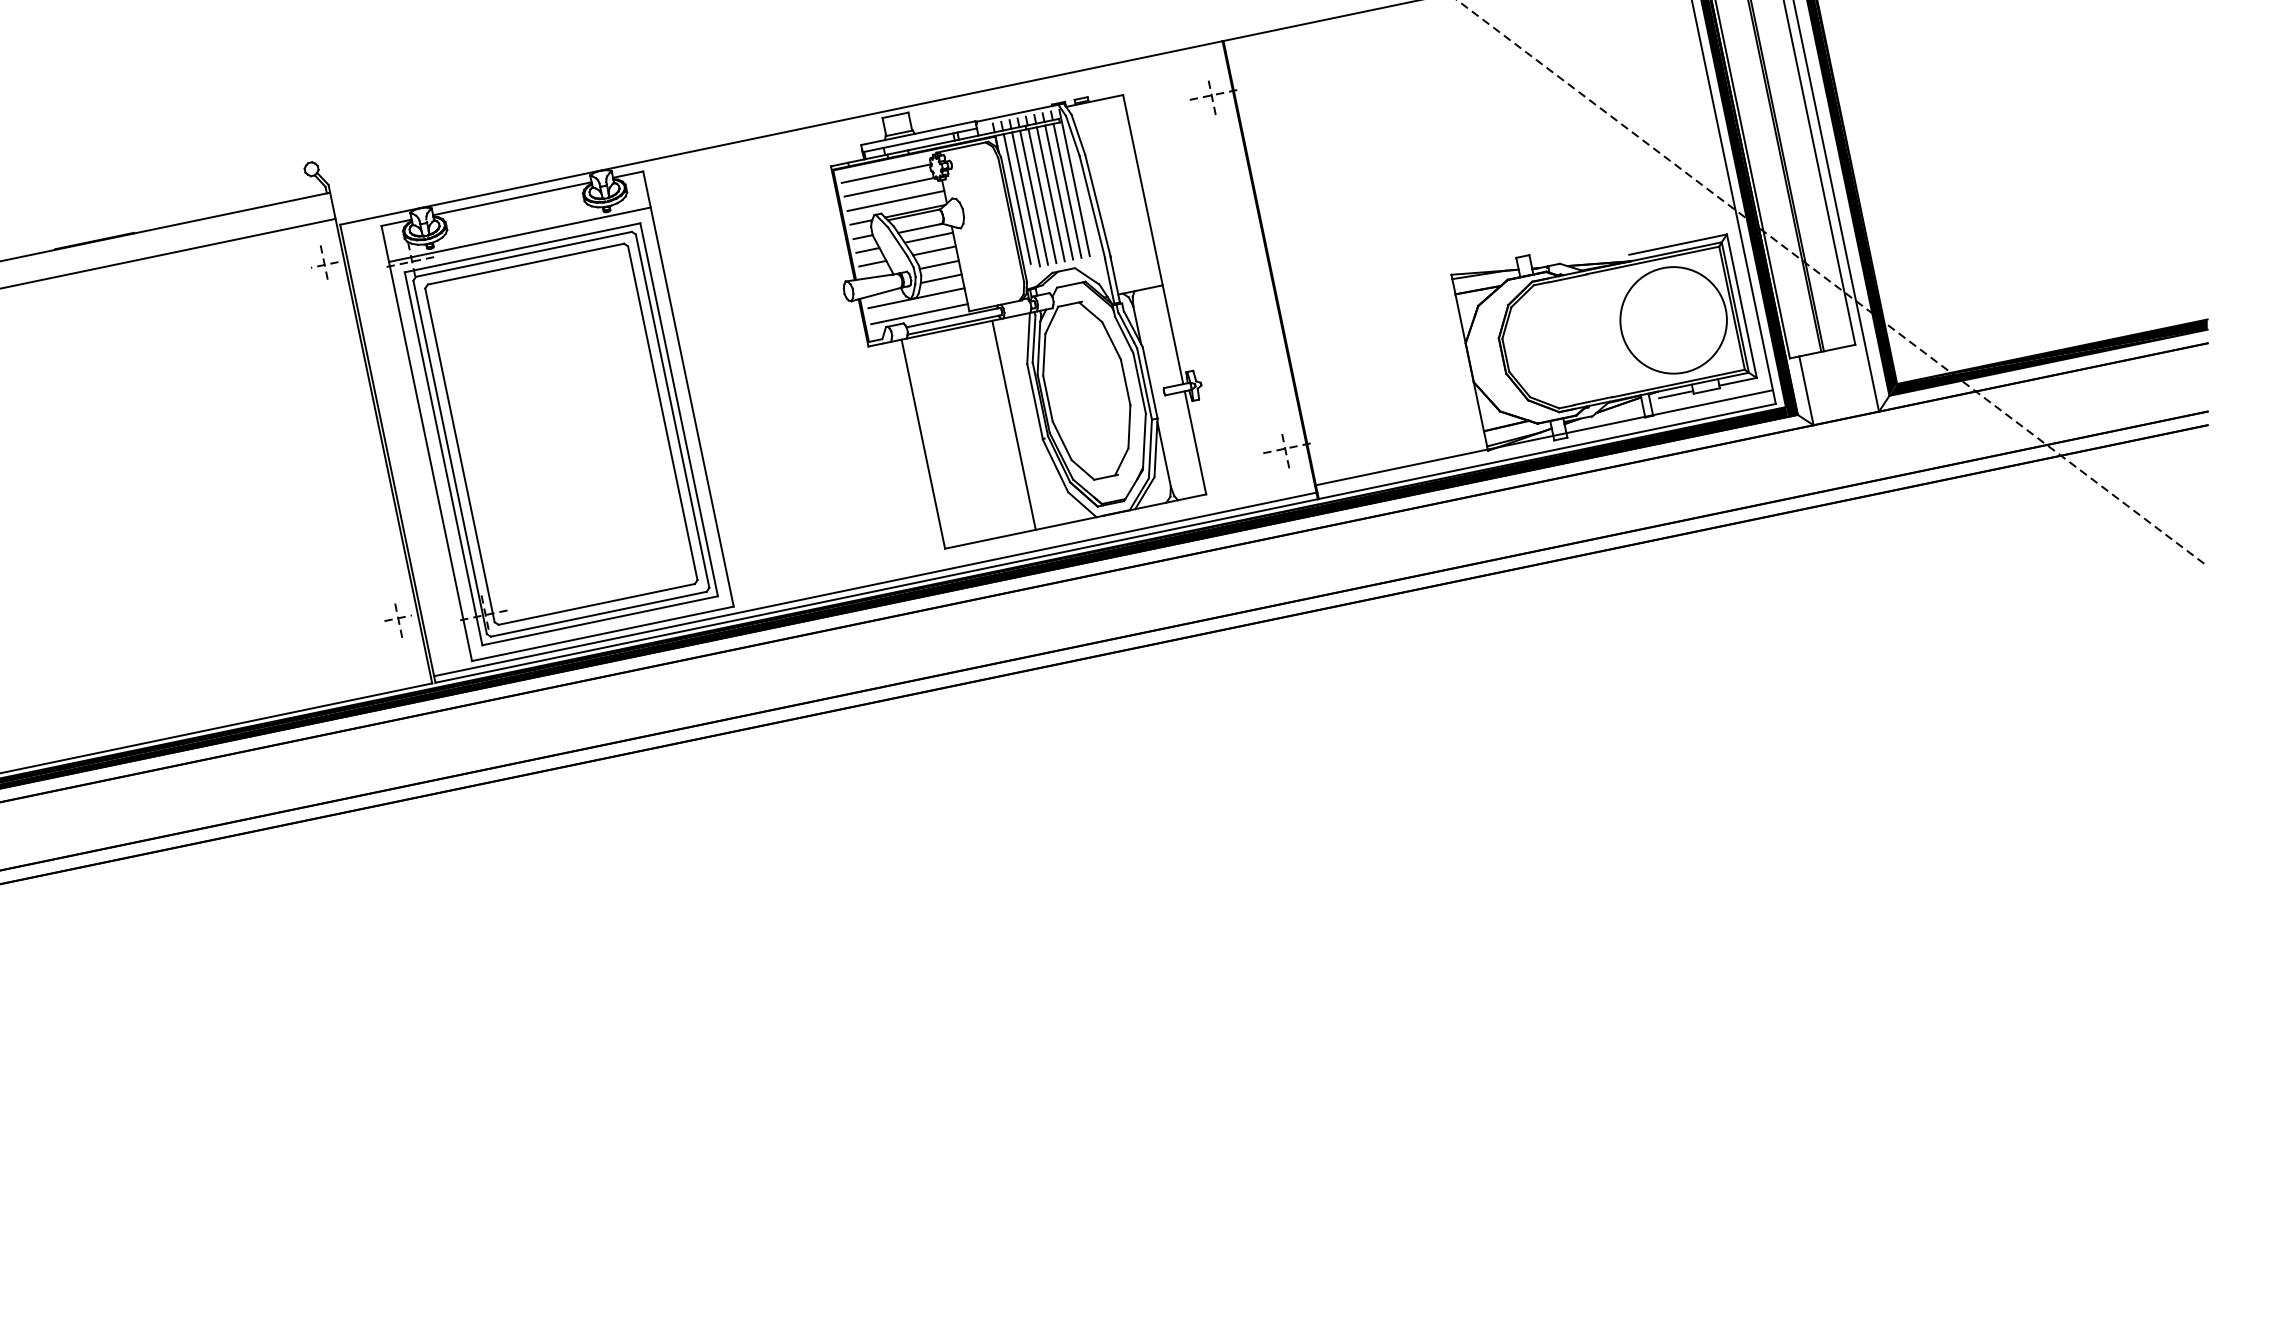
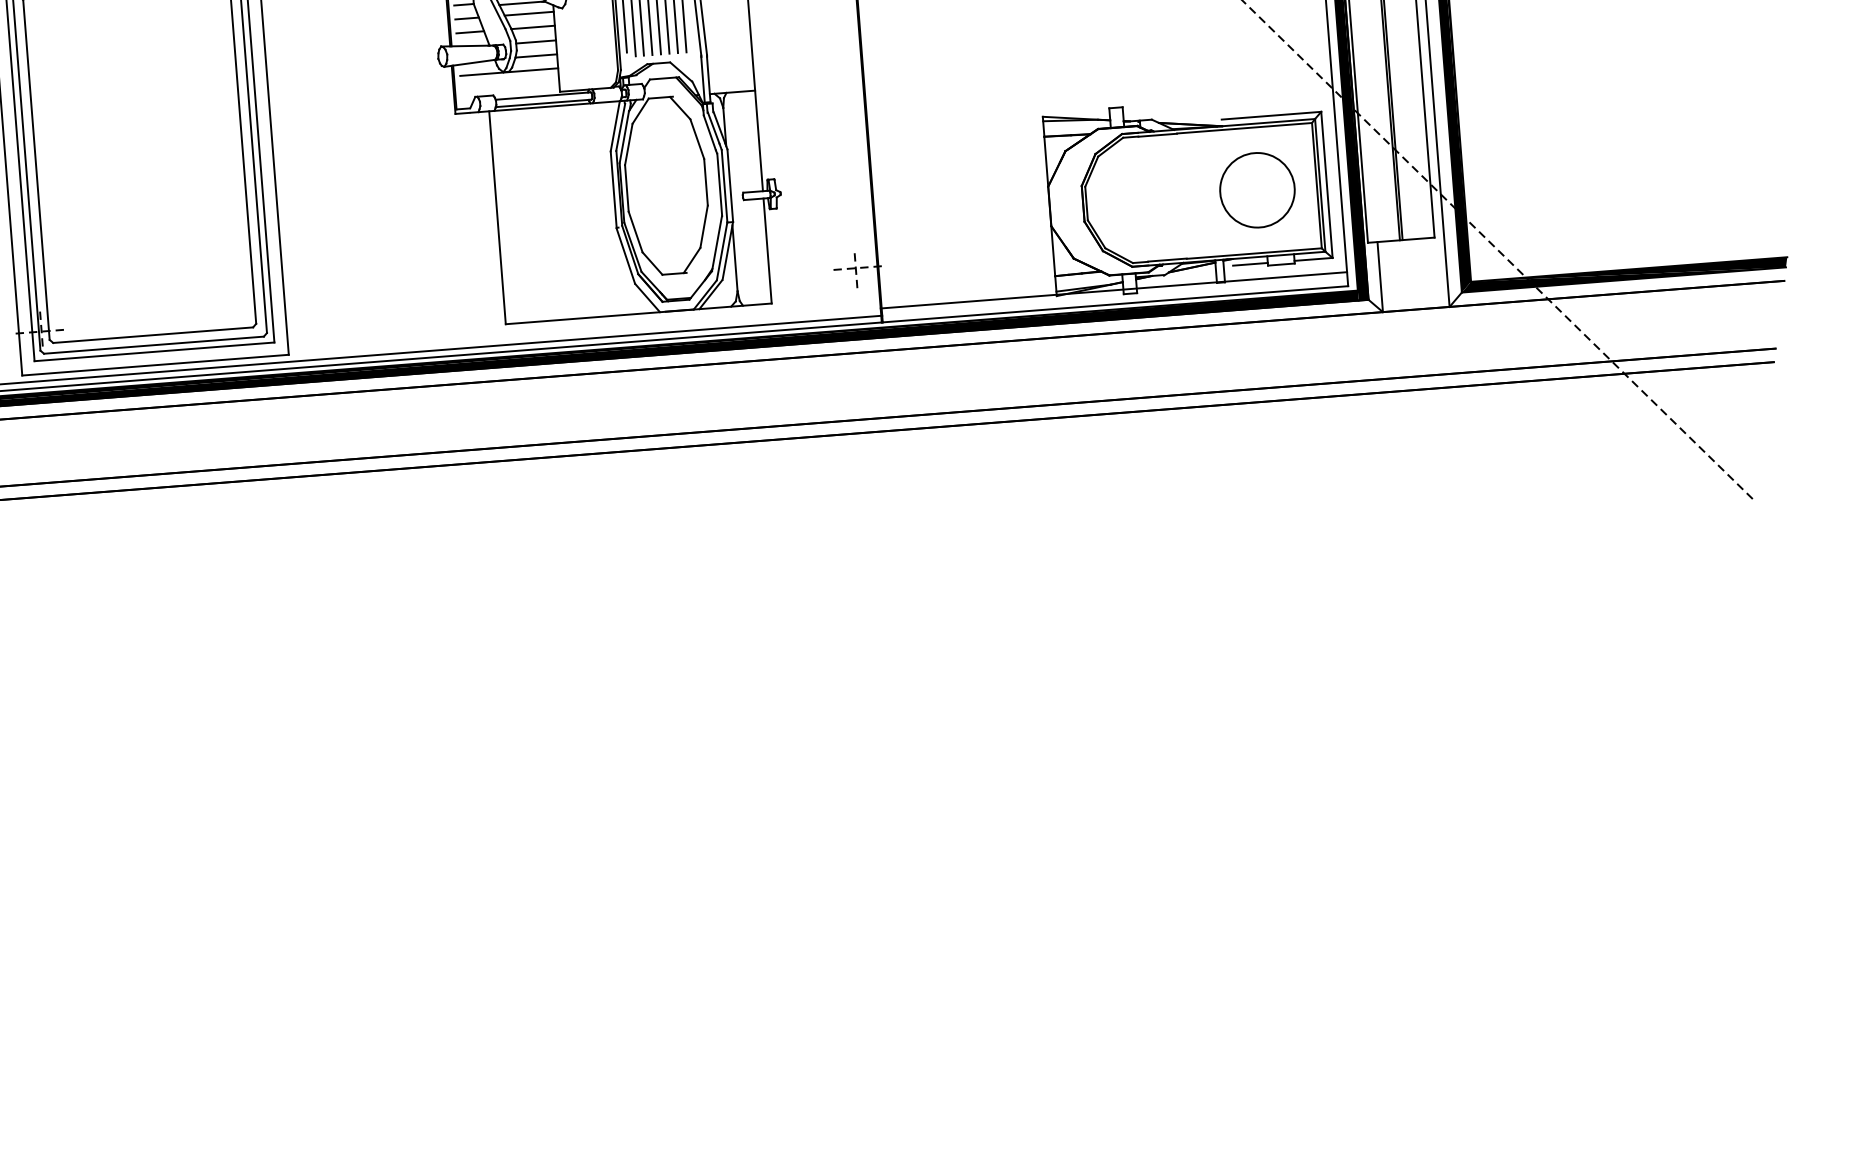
line: (919, 314) -> (510, 88), removed
circle: (1673, 320) -> (1257, 190), size x0.7
line: (1013, 424) -> (589, 209), removed

